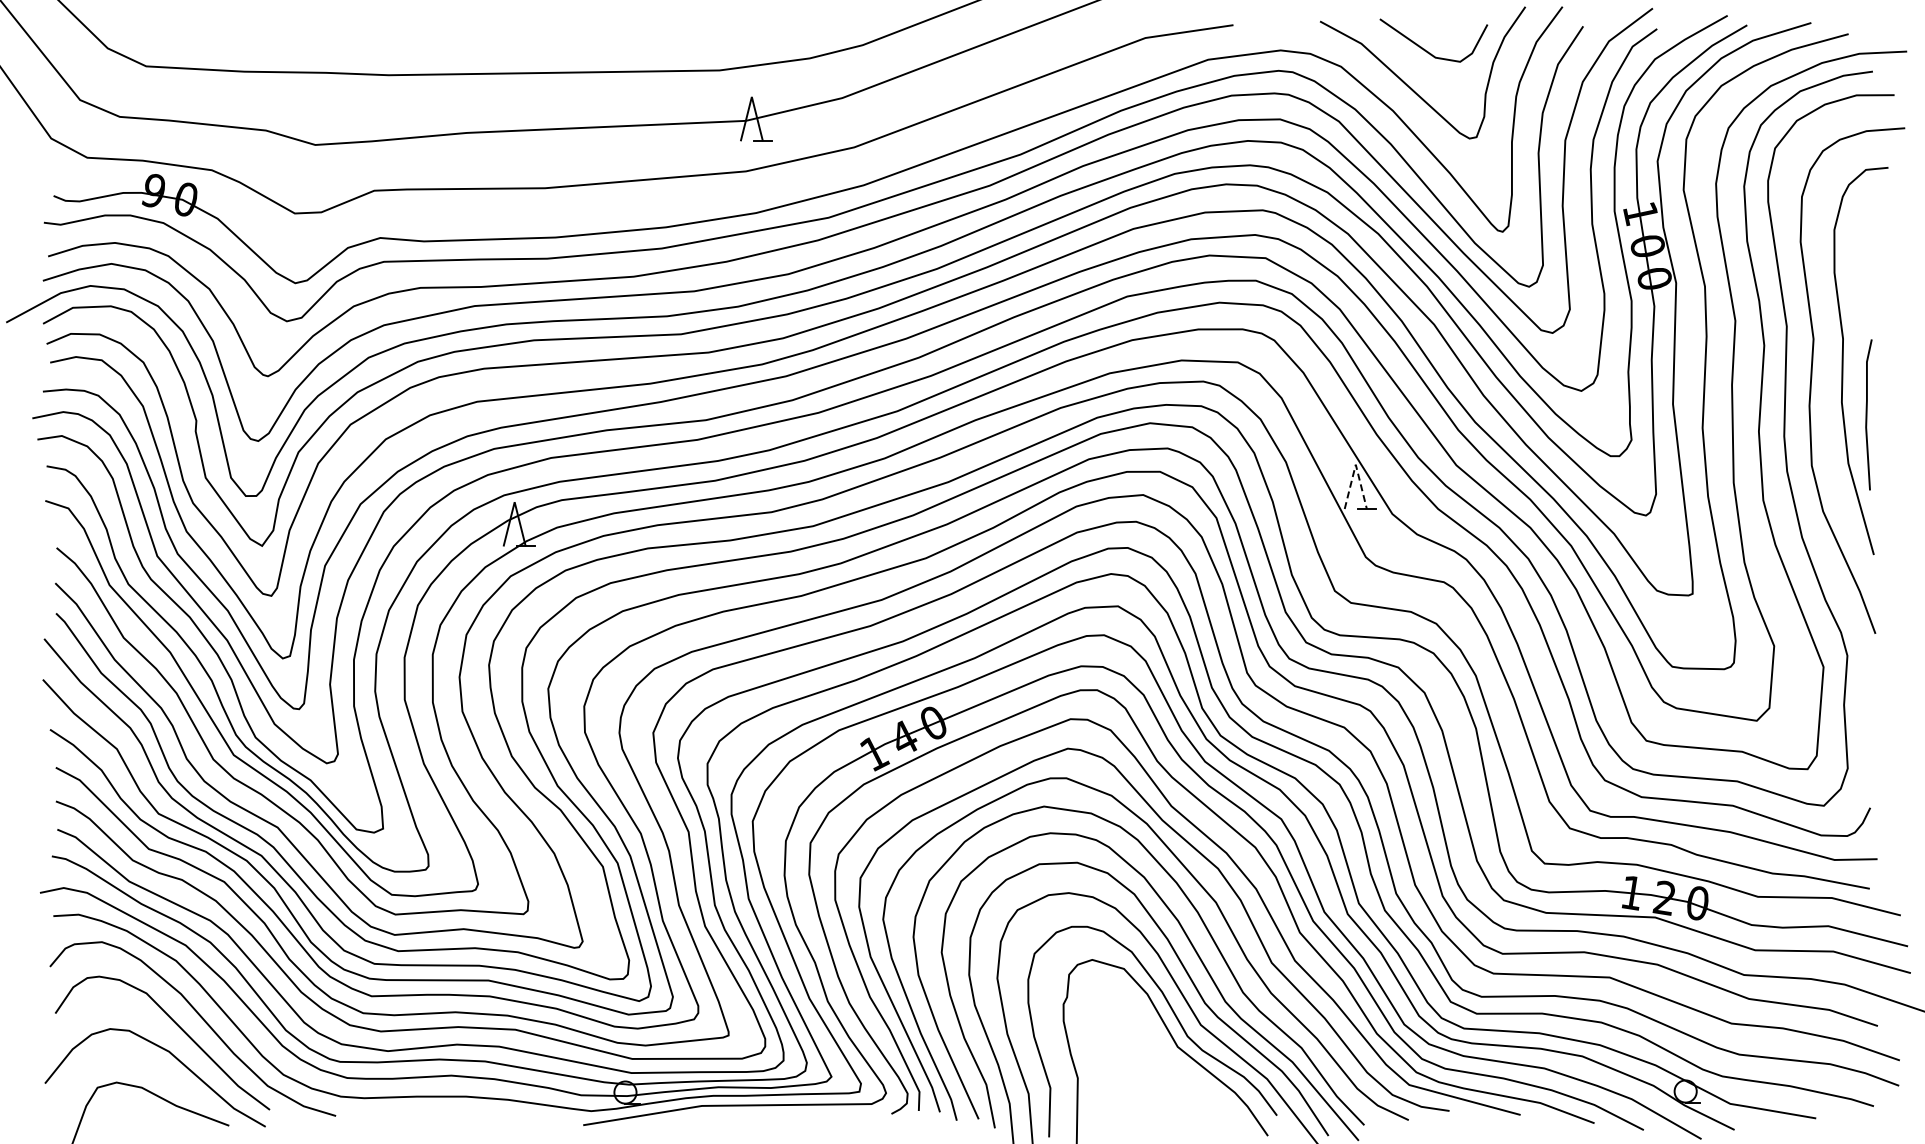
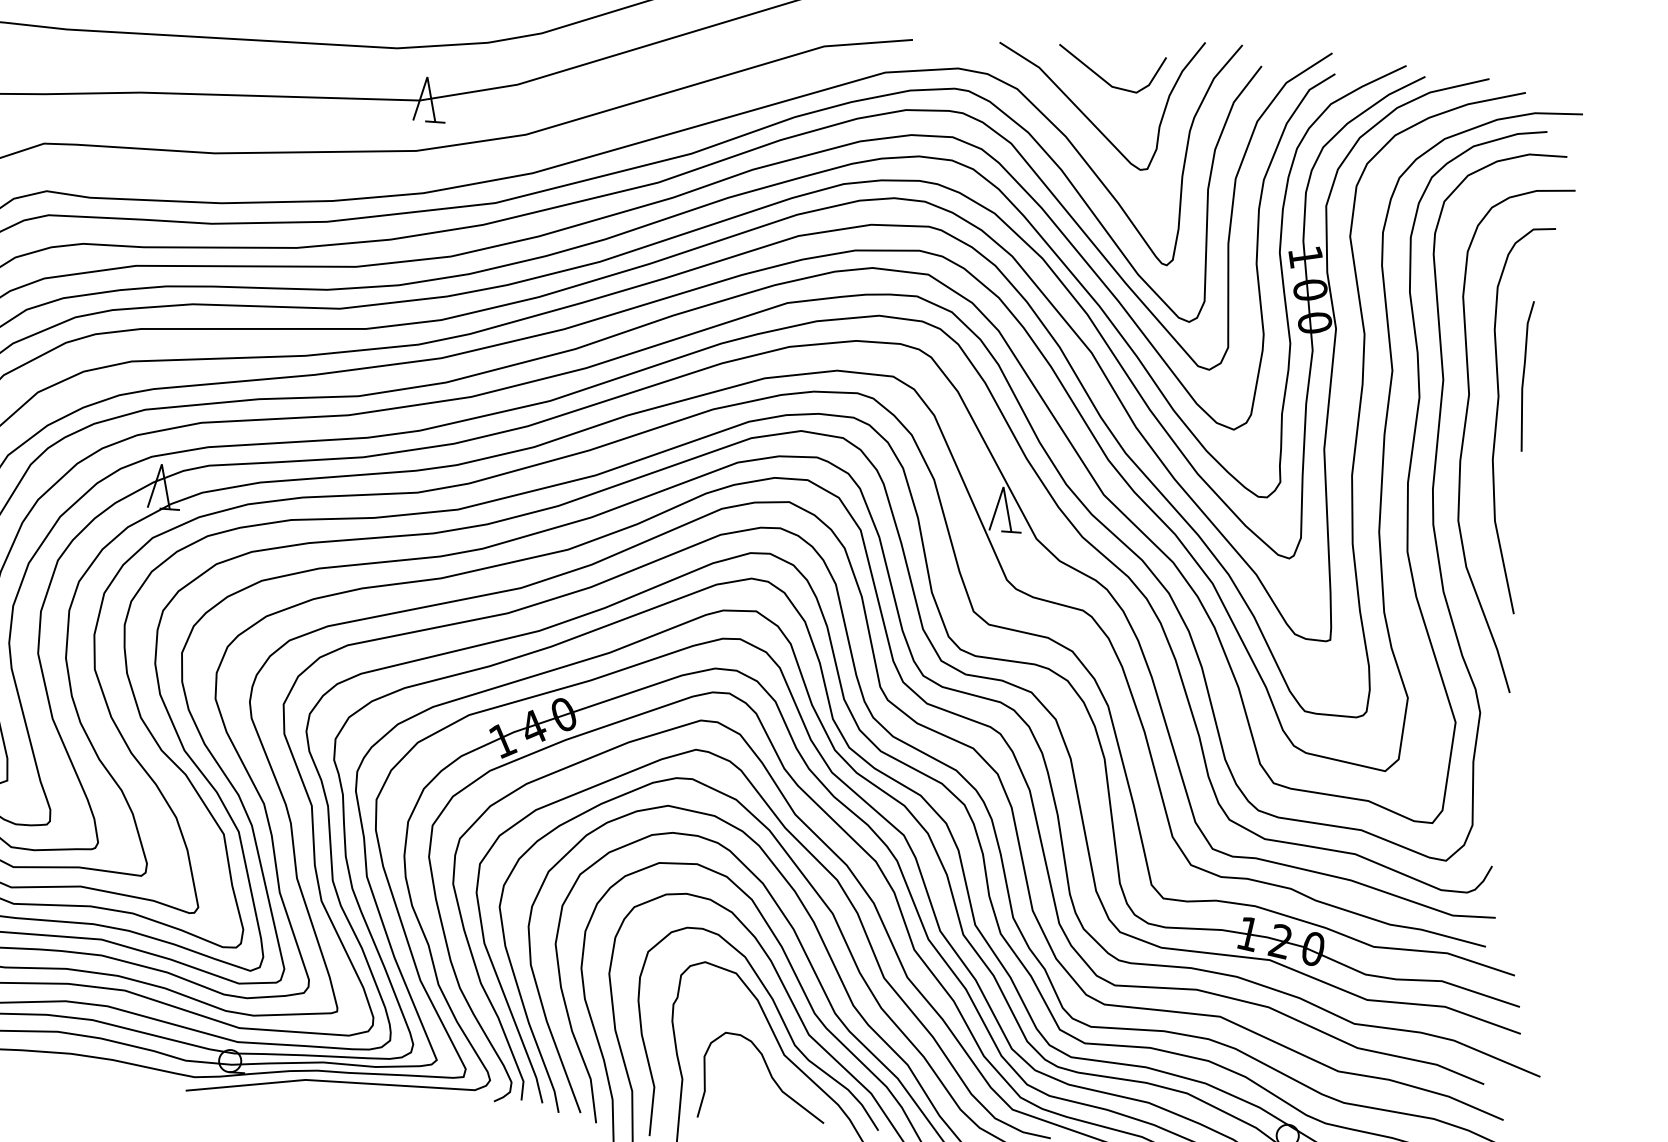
line: (1867, 414) -> (1524, 375), moved
line: (1355, 464) -> (1003, 486), dashed -> solid
curve: (1164, 1067) -> (769, 1074), added

